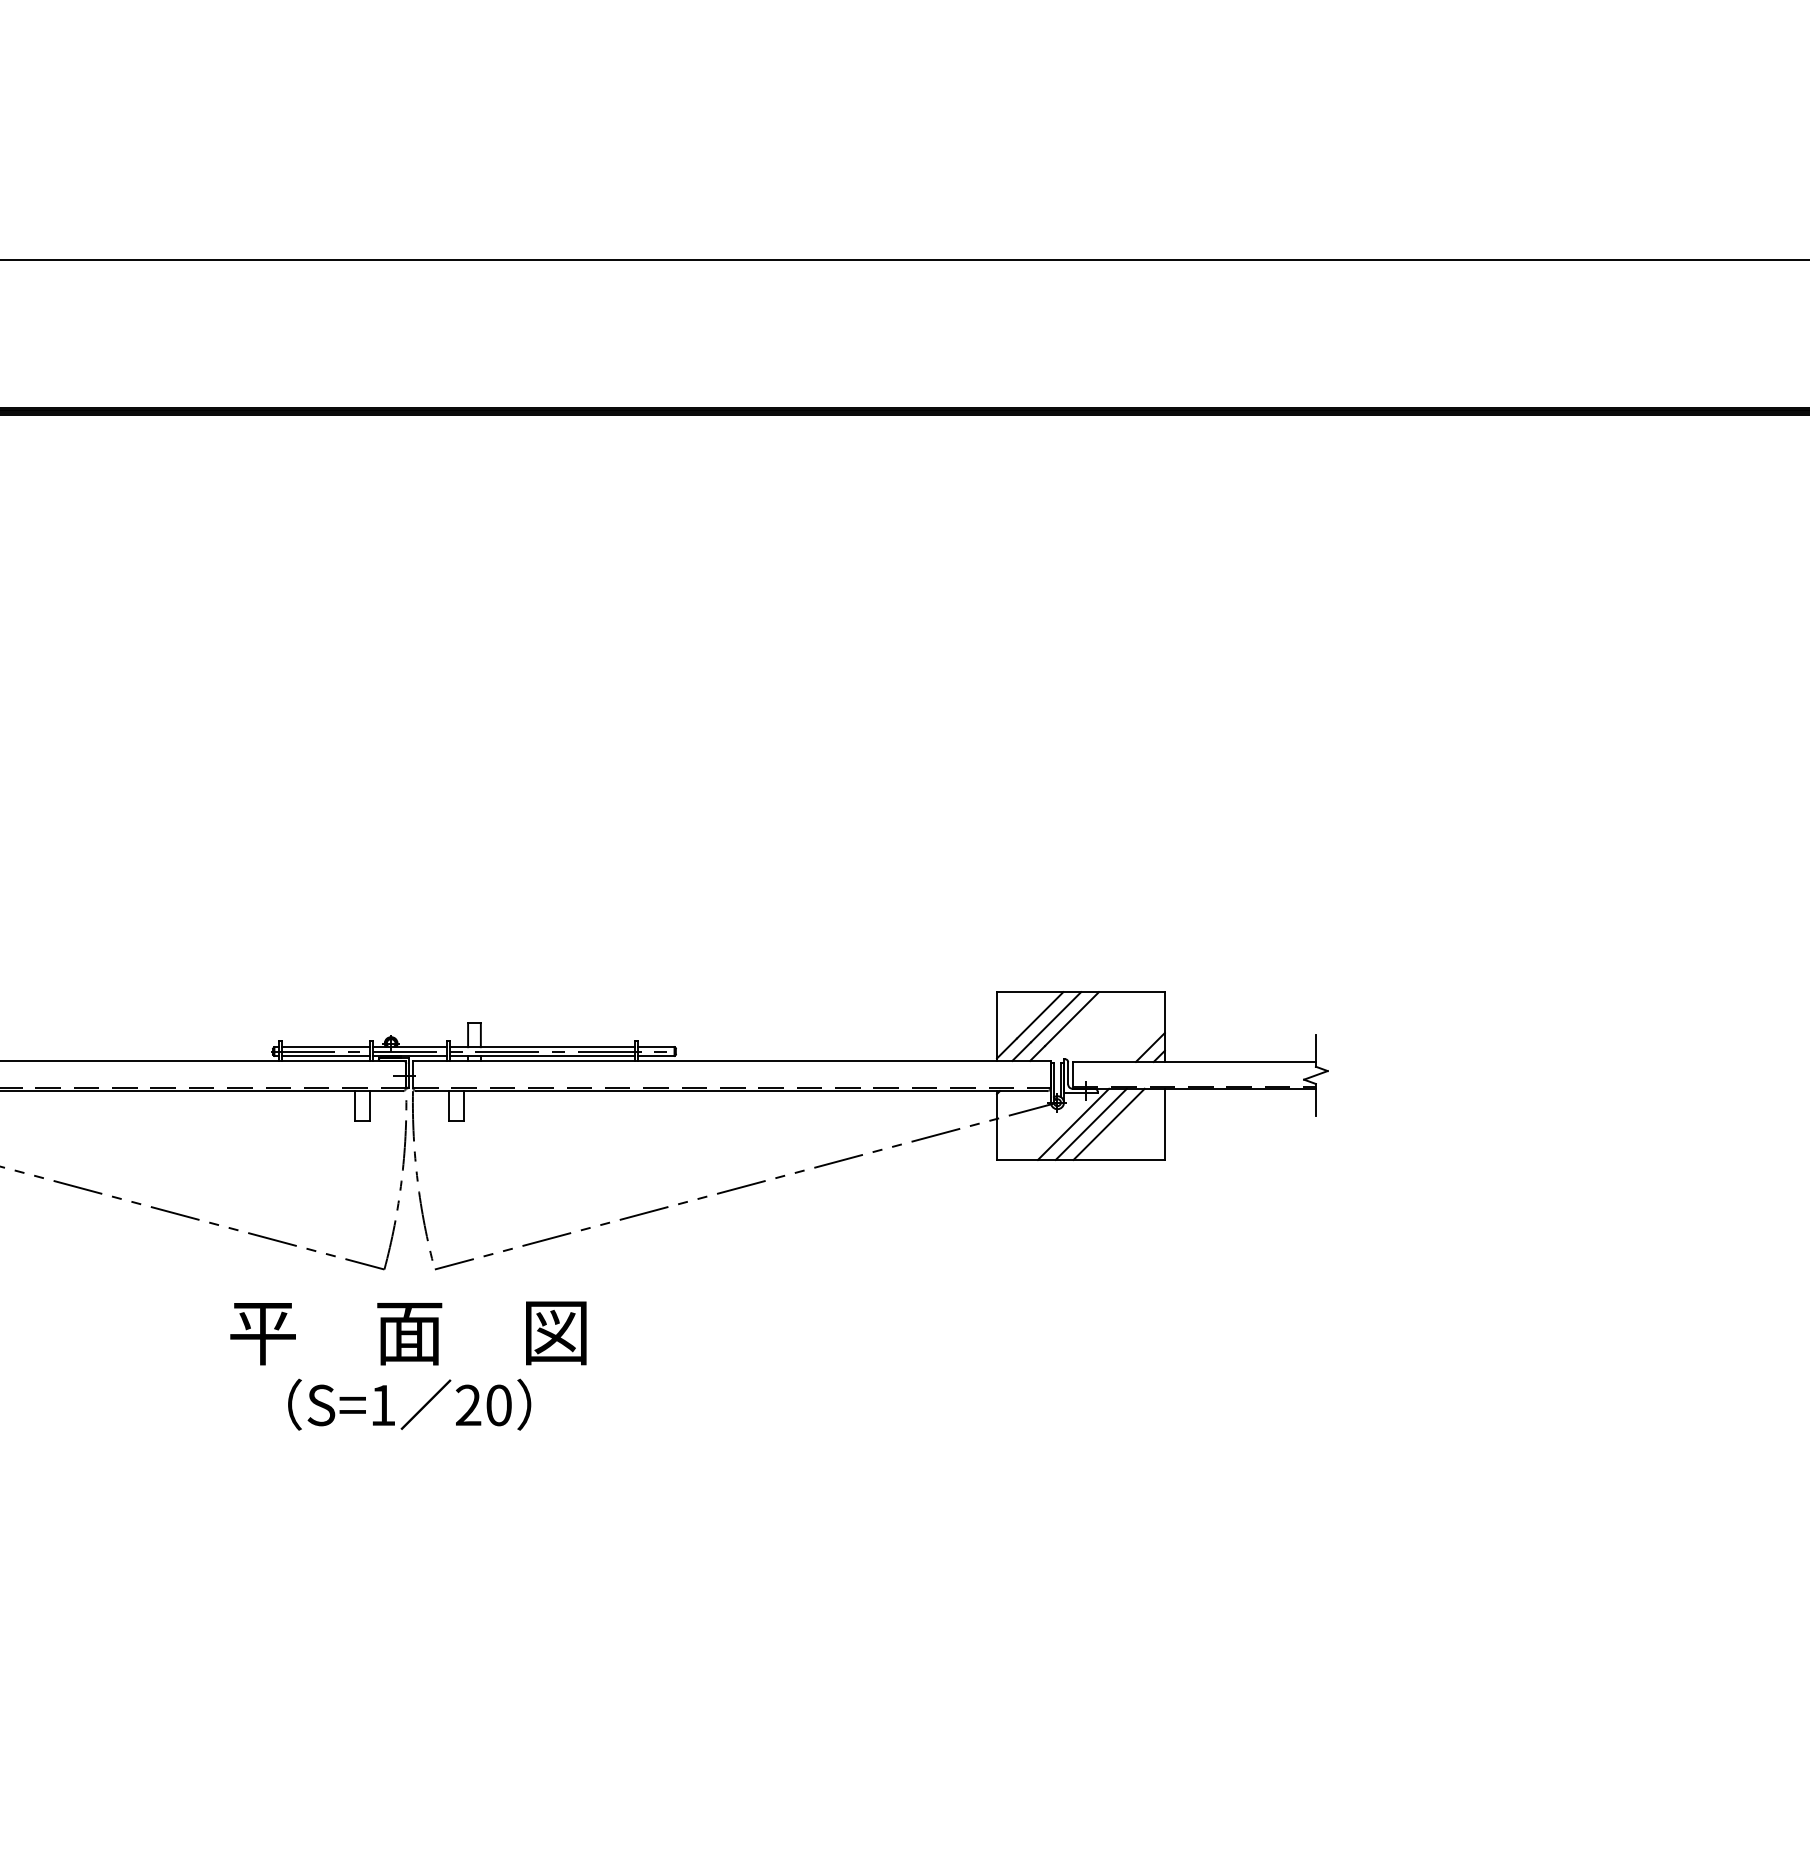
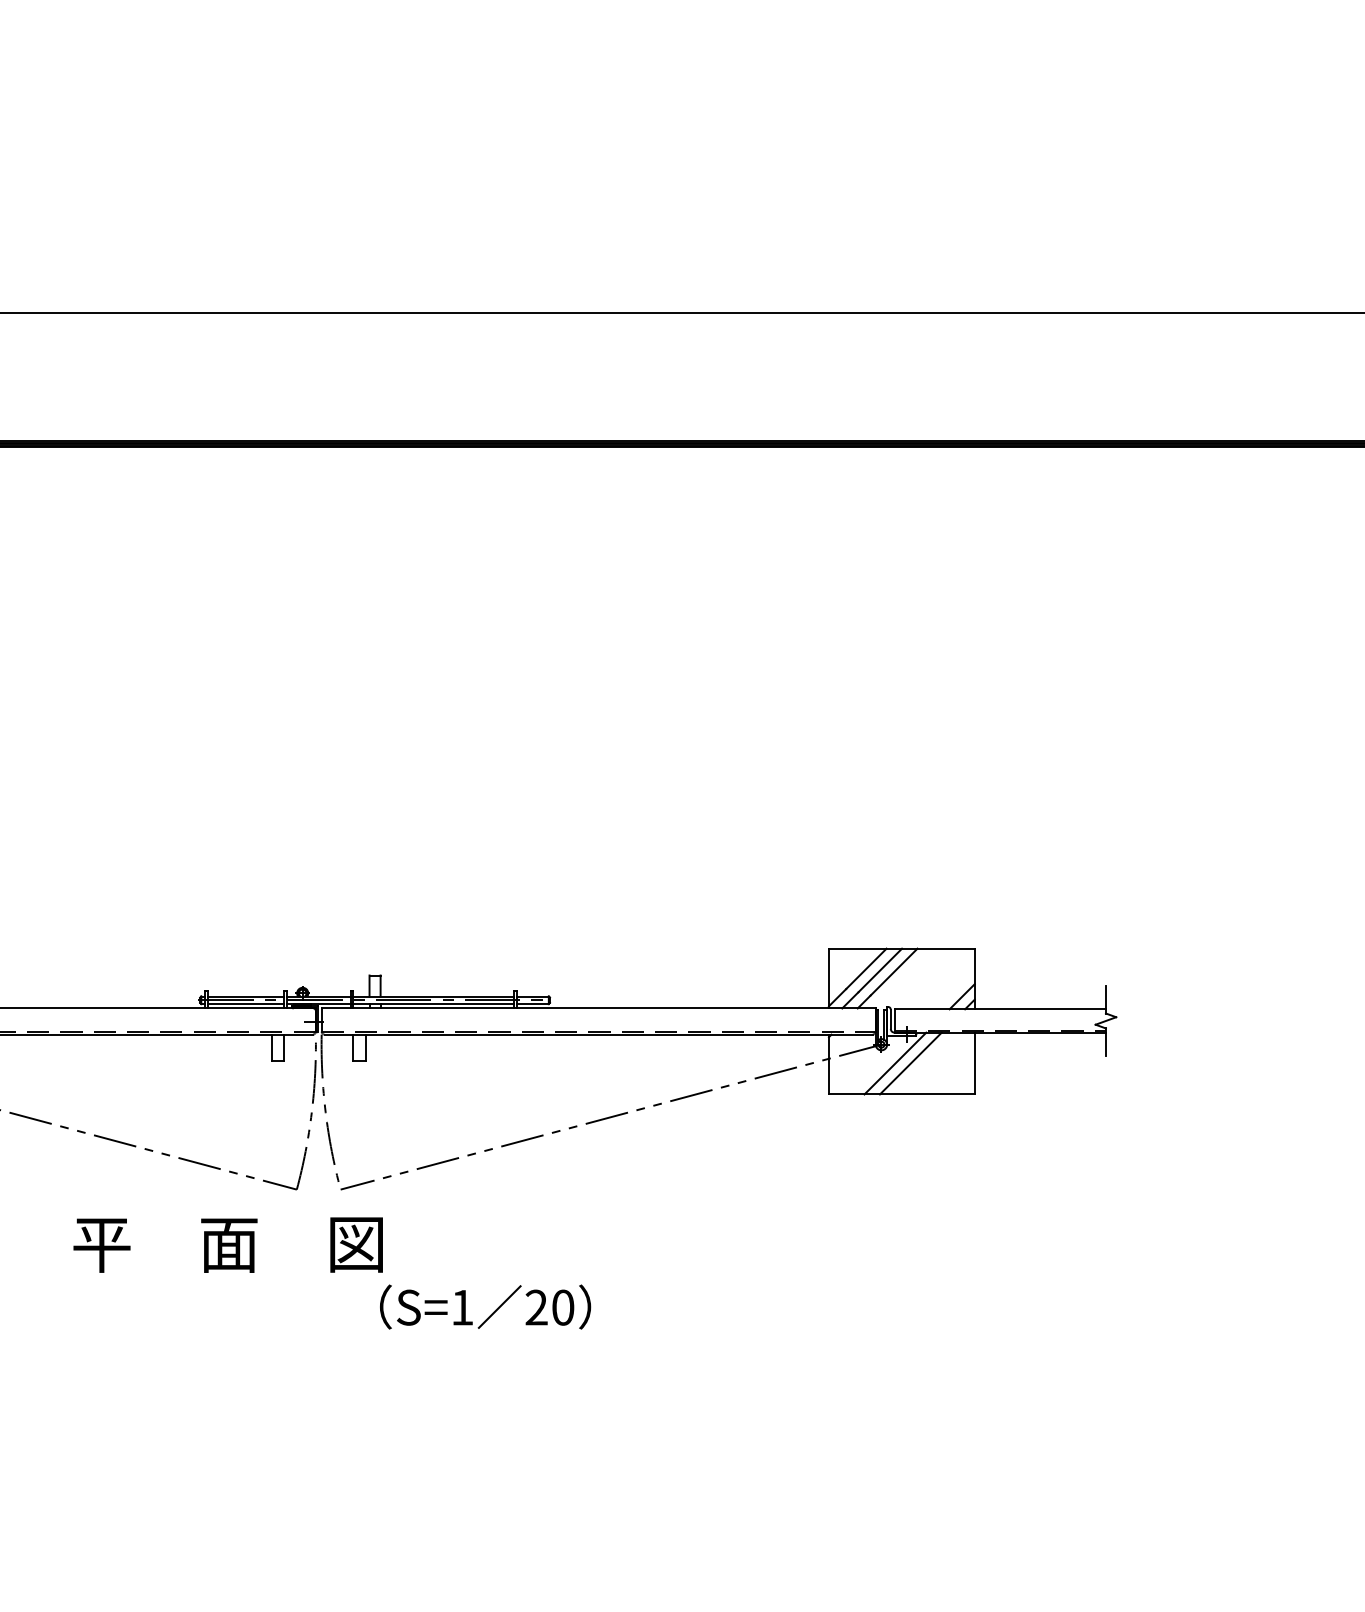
line: (1108, 1123) -> (925, 1062), removed
text: (408, 1333) -> (228, 1245), moved
text: (409, 1404) -> (485, 1306), moved

